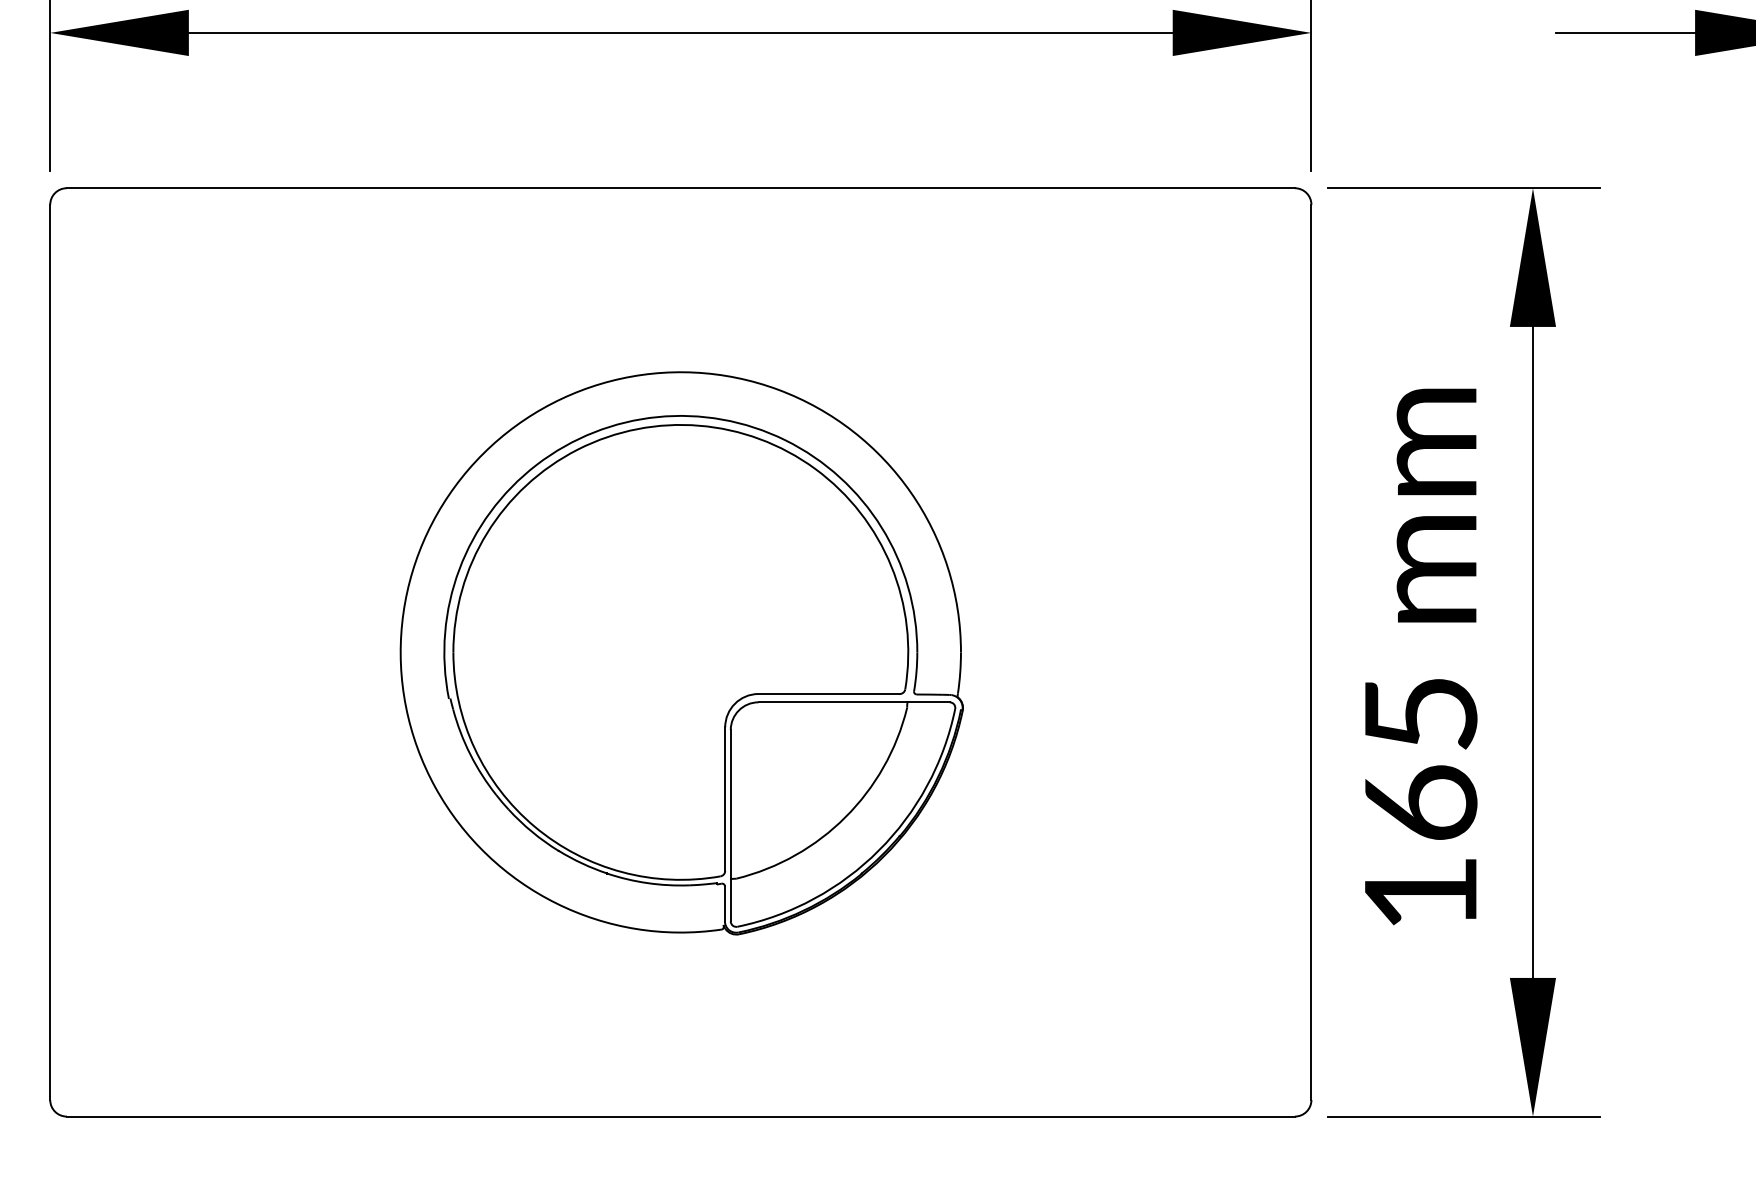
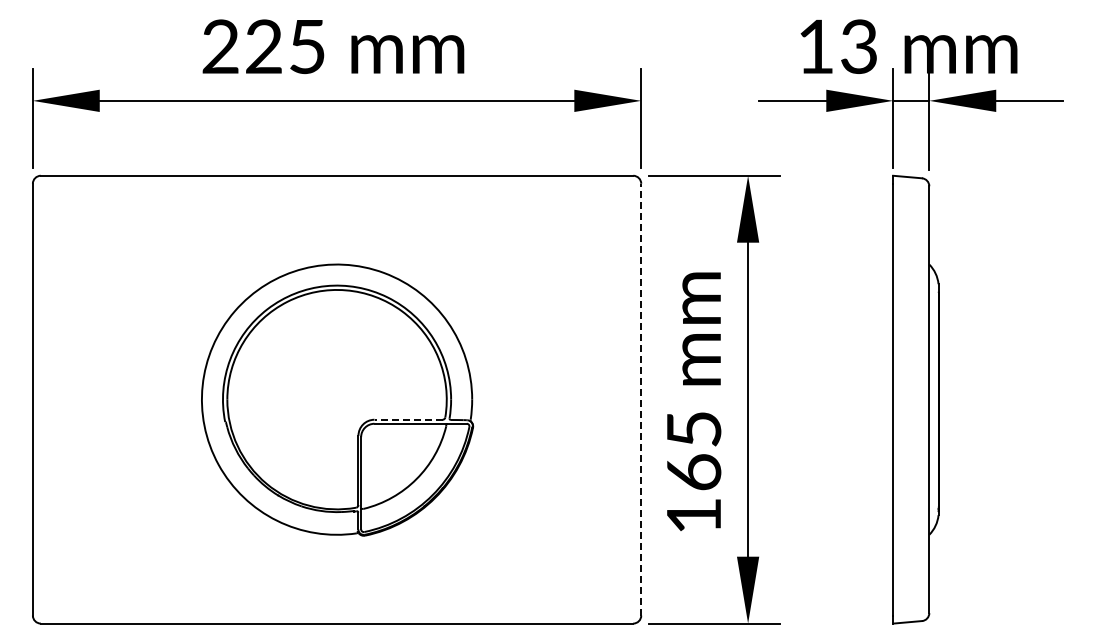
line: (1311, 652) -> (641, 399), solid -> dashed
line: (828, 693) -> (408, 419), solid -> dashed

